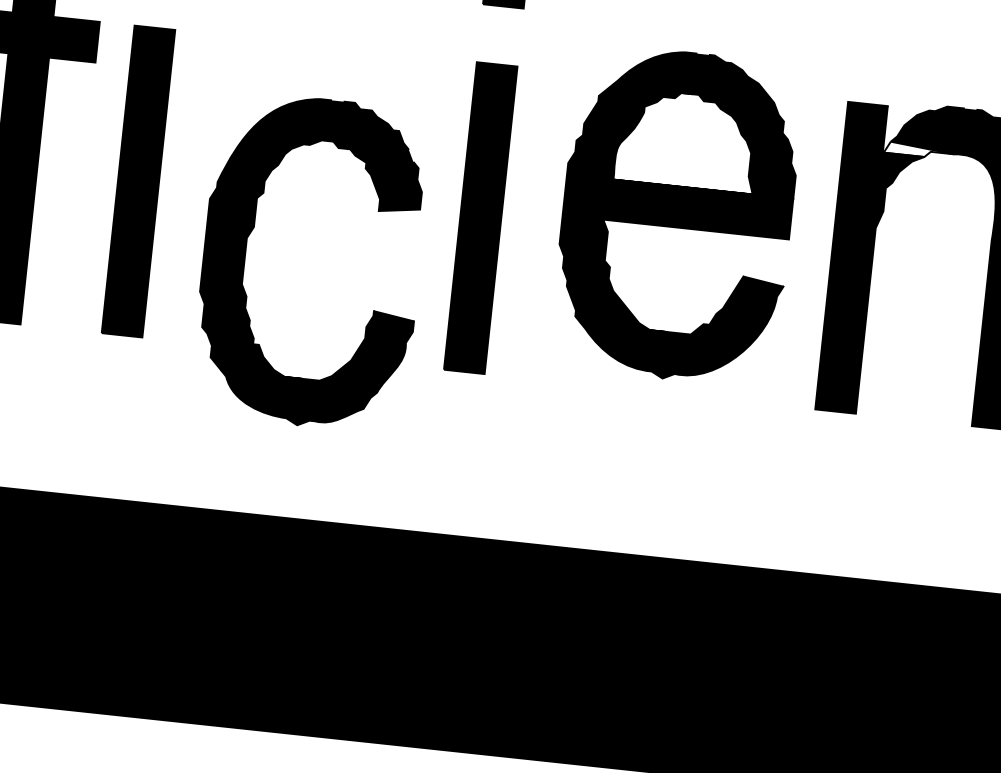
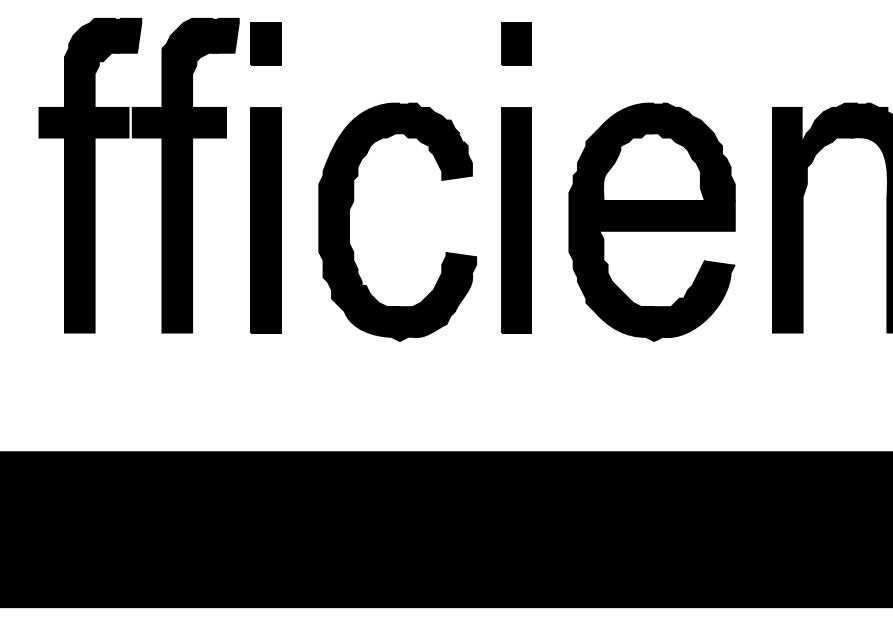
fill: (918, 150) -> (827, 137), added
part: (676, 214) -> (651, 221), moved
part: (253, 230) -> (353, 203), moved

